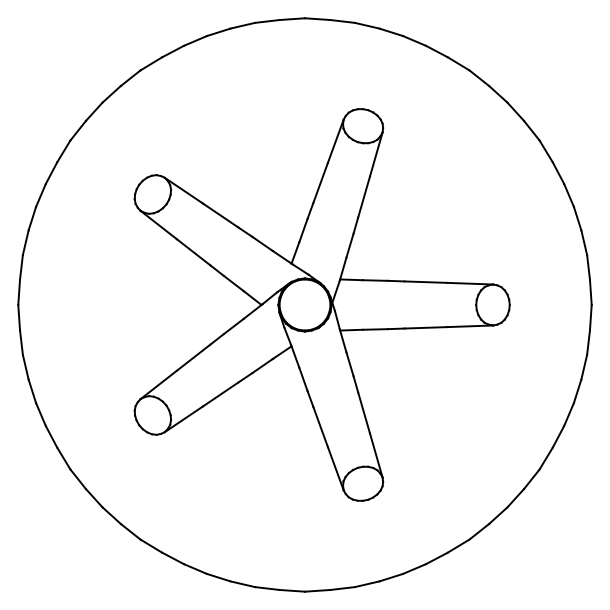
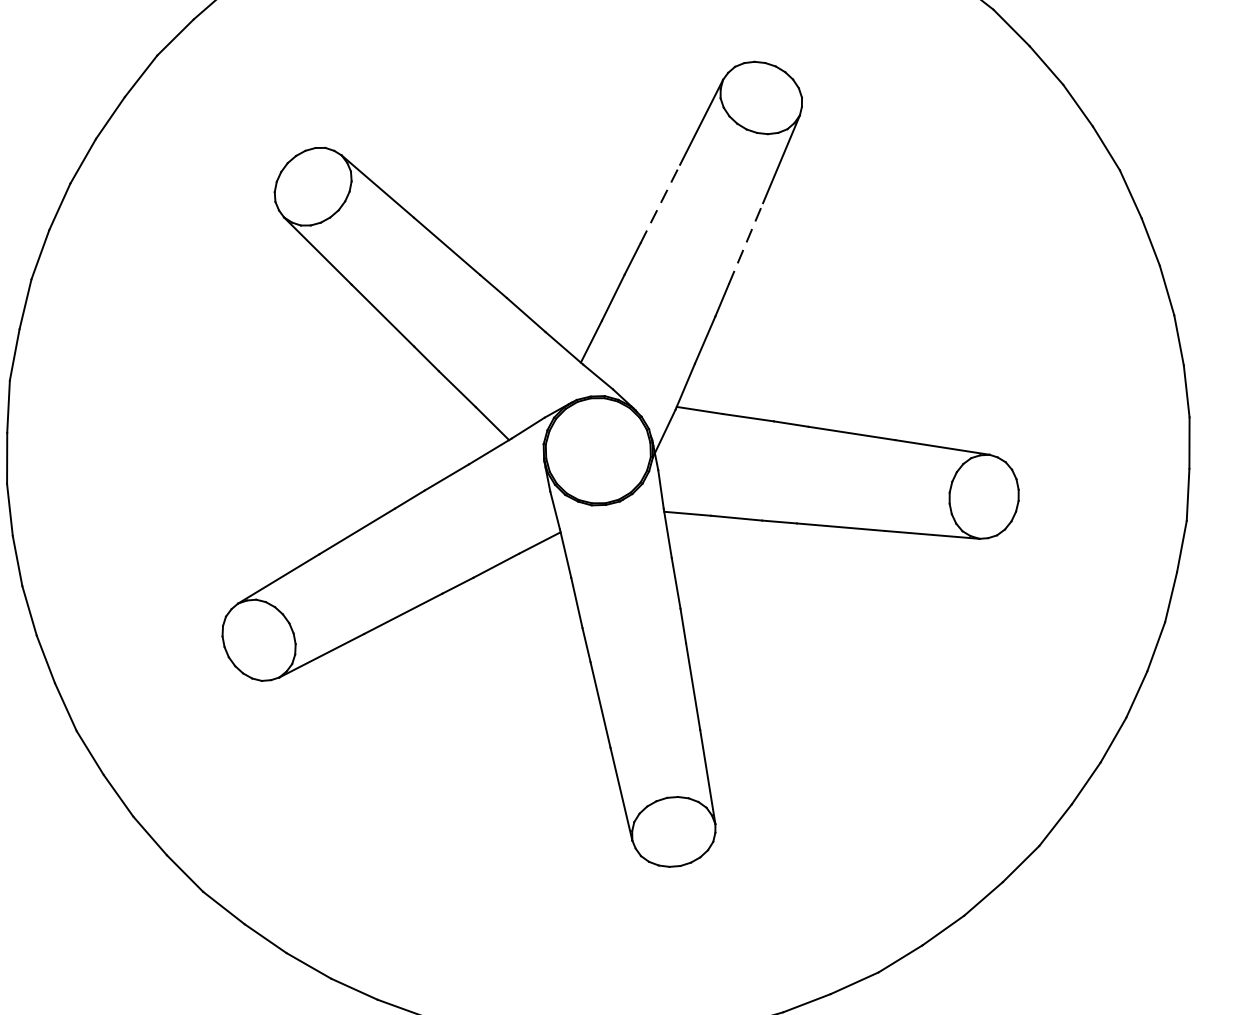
line: (320, 182) -> (660, 203), solid -> dashed
line: (364, 196) -> (747, 242), solid -> dashed

